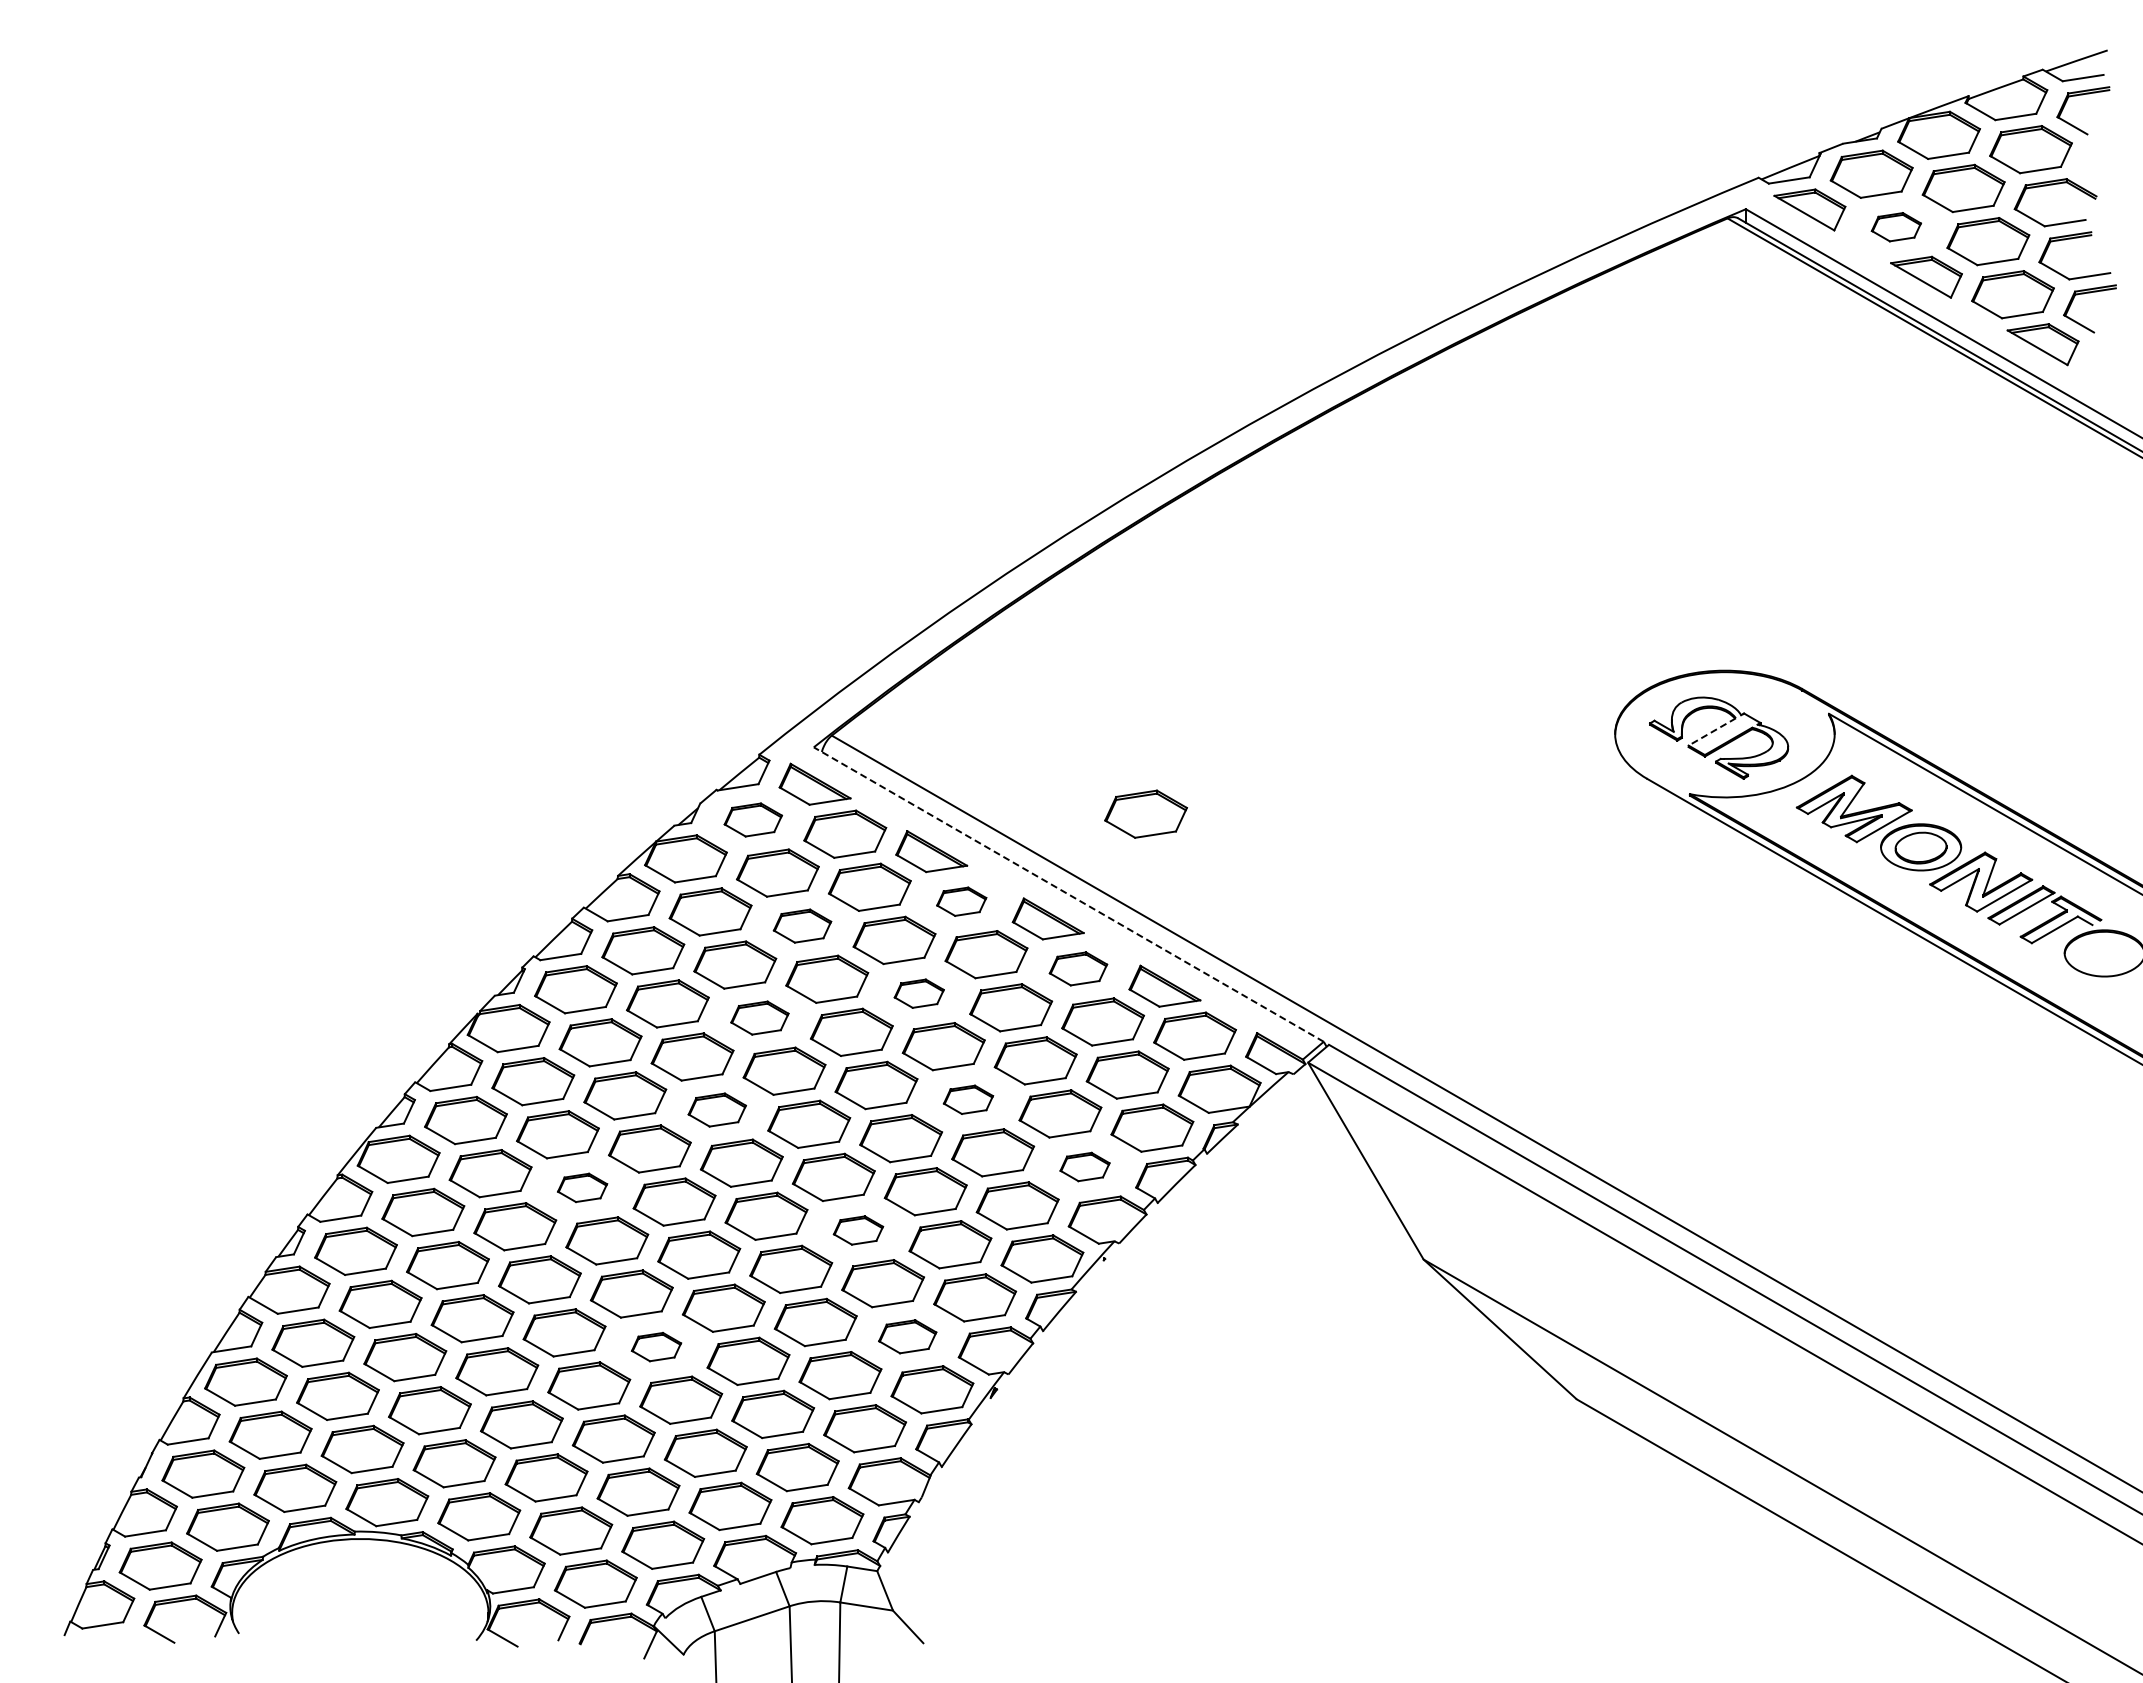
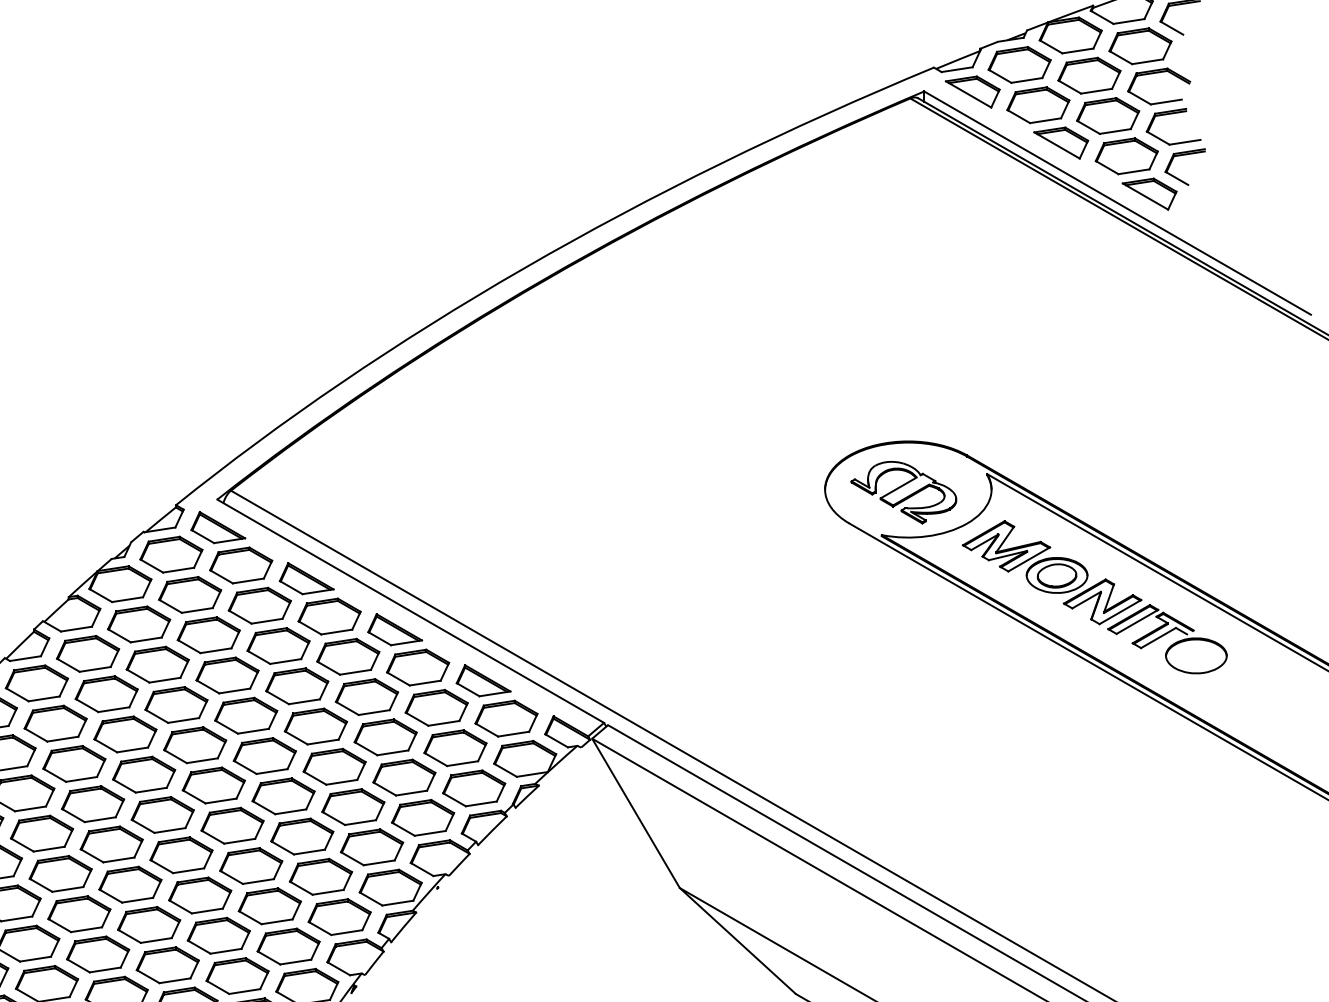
part: (1896, 226) -> (1038, 104), size x1.67
line: (1711, 732) -> (898, 488), dashed -> solid
part: (1145, 813) -> (468, 549), removed
part: (753, 819) -> (171, 554), size x1.43
line: (1068, 894) -> (410, 611), dashed -> solid
part: (961, 901) -> (329, 616), size x1.67
part: (802, 925) -> (208, 634), size x1.43
part: (1078, 968) -> (418, 667), size x1.43
part: (919, 993) -> (297, 686), size x1.67
part: (759, 1017) -> (176, 704), size x1.43
part: (968, 1099) -> (334, 766), size x1.67
part: (717, 1109) -> (144, 774), size x1.43
part: (1084, 1166) -> (422, 817), size x1.67
part: (582, 1187) -> (41, 833), size x1.67
part: (858, 1230) -> (251, 866), size x1.67
part: (907, 1336) -> (288, 946), size x1.43
part: (656, 1346) -> (98, 953), size x1.67

